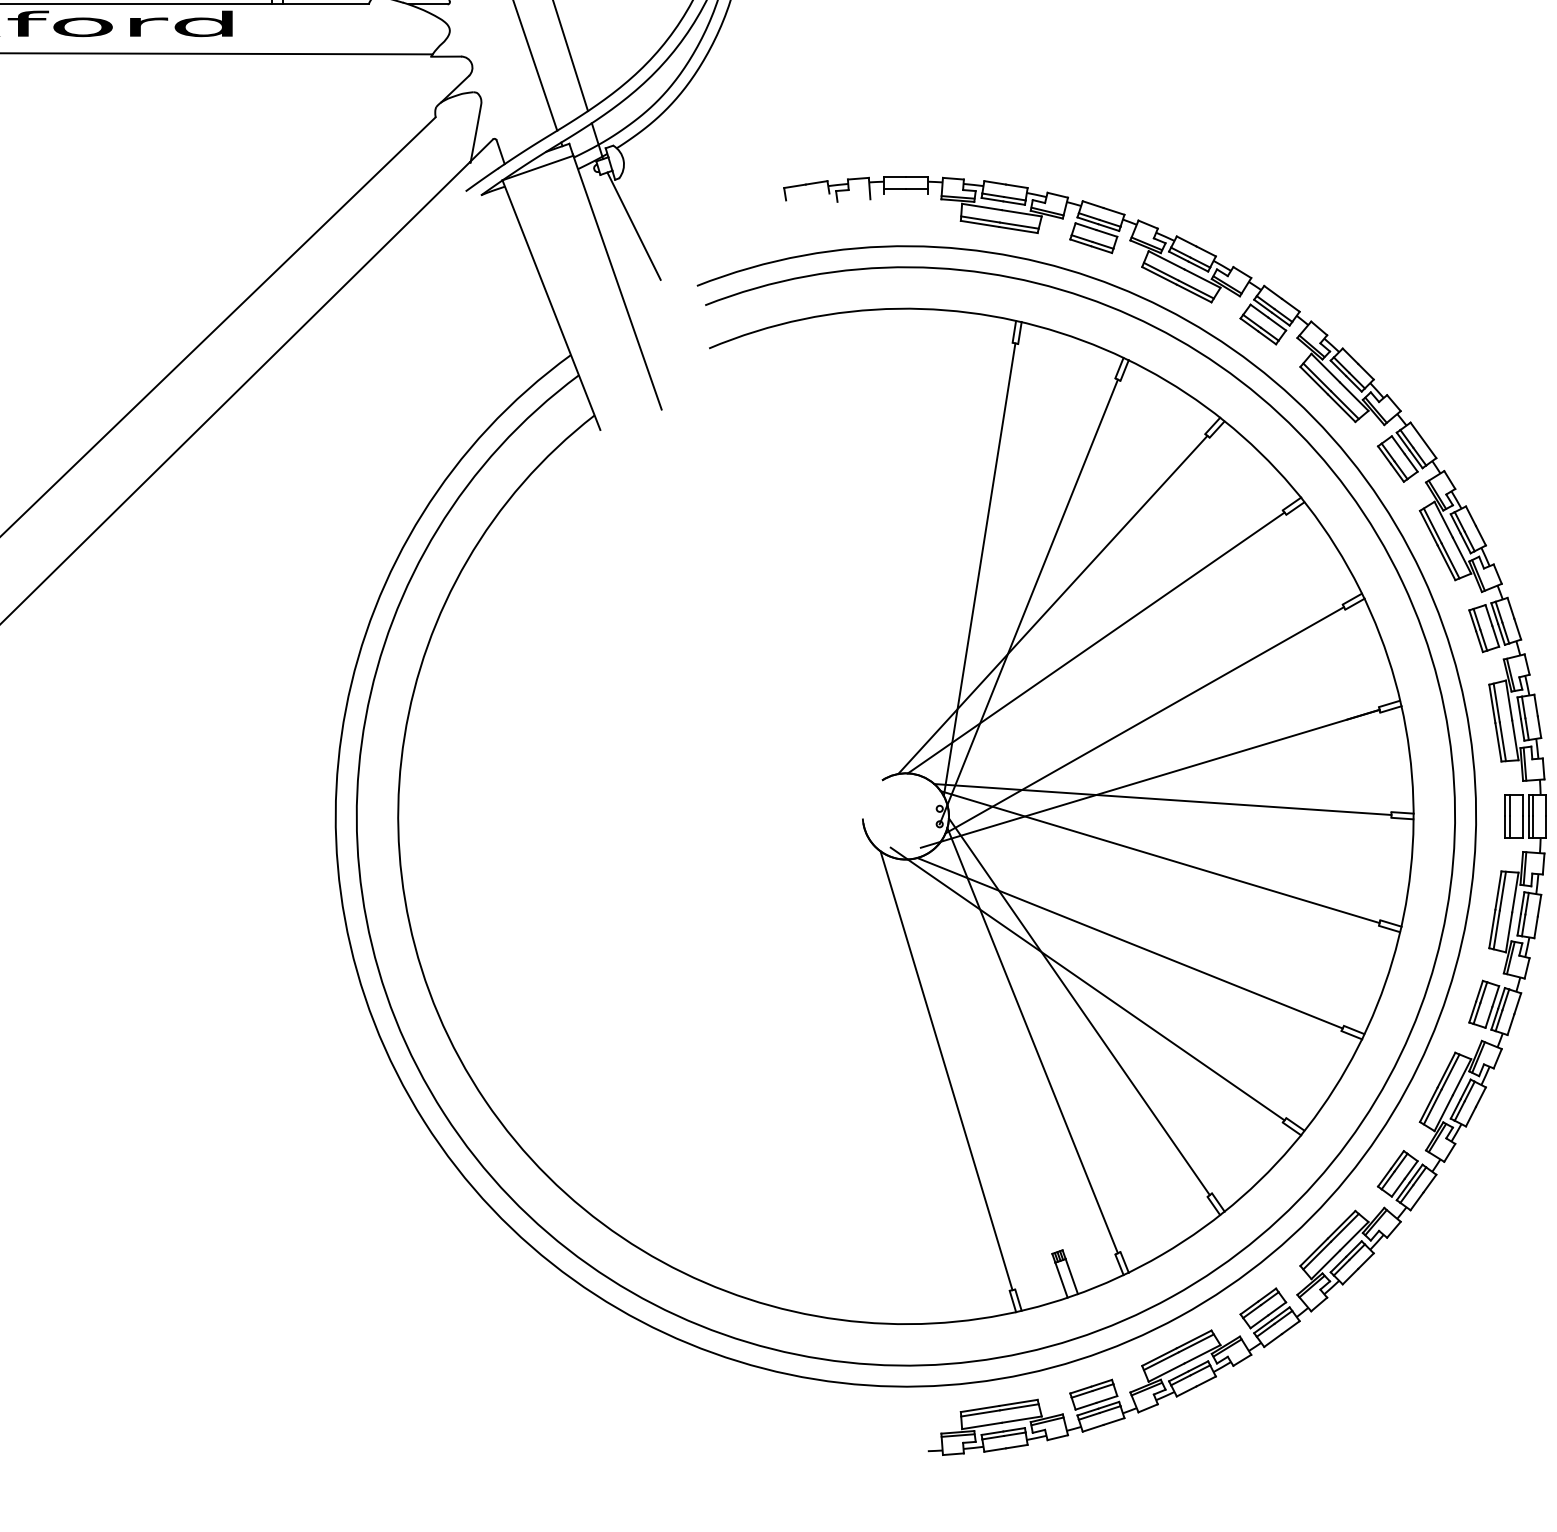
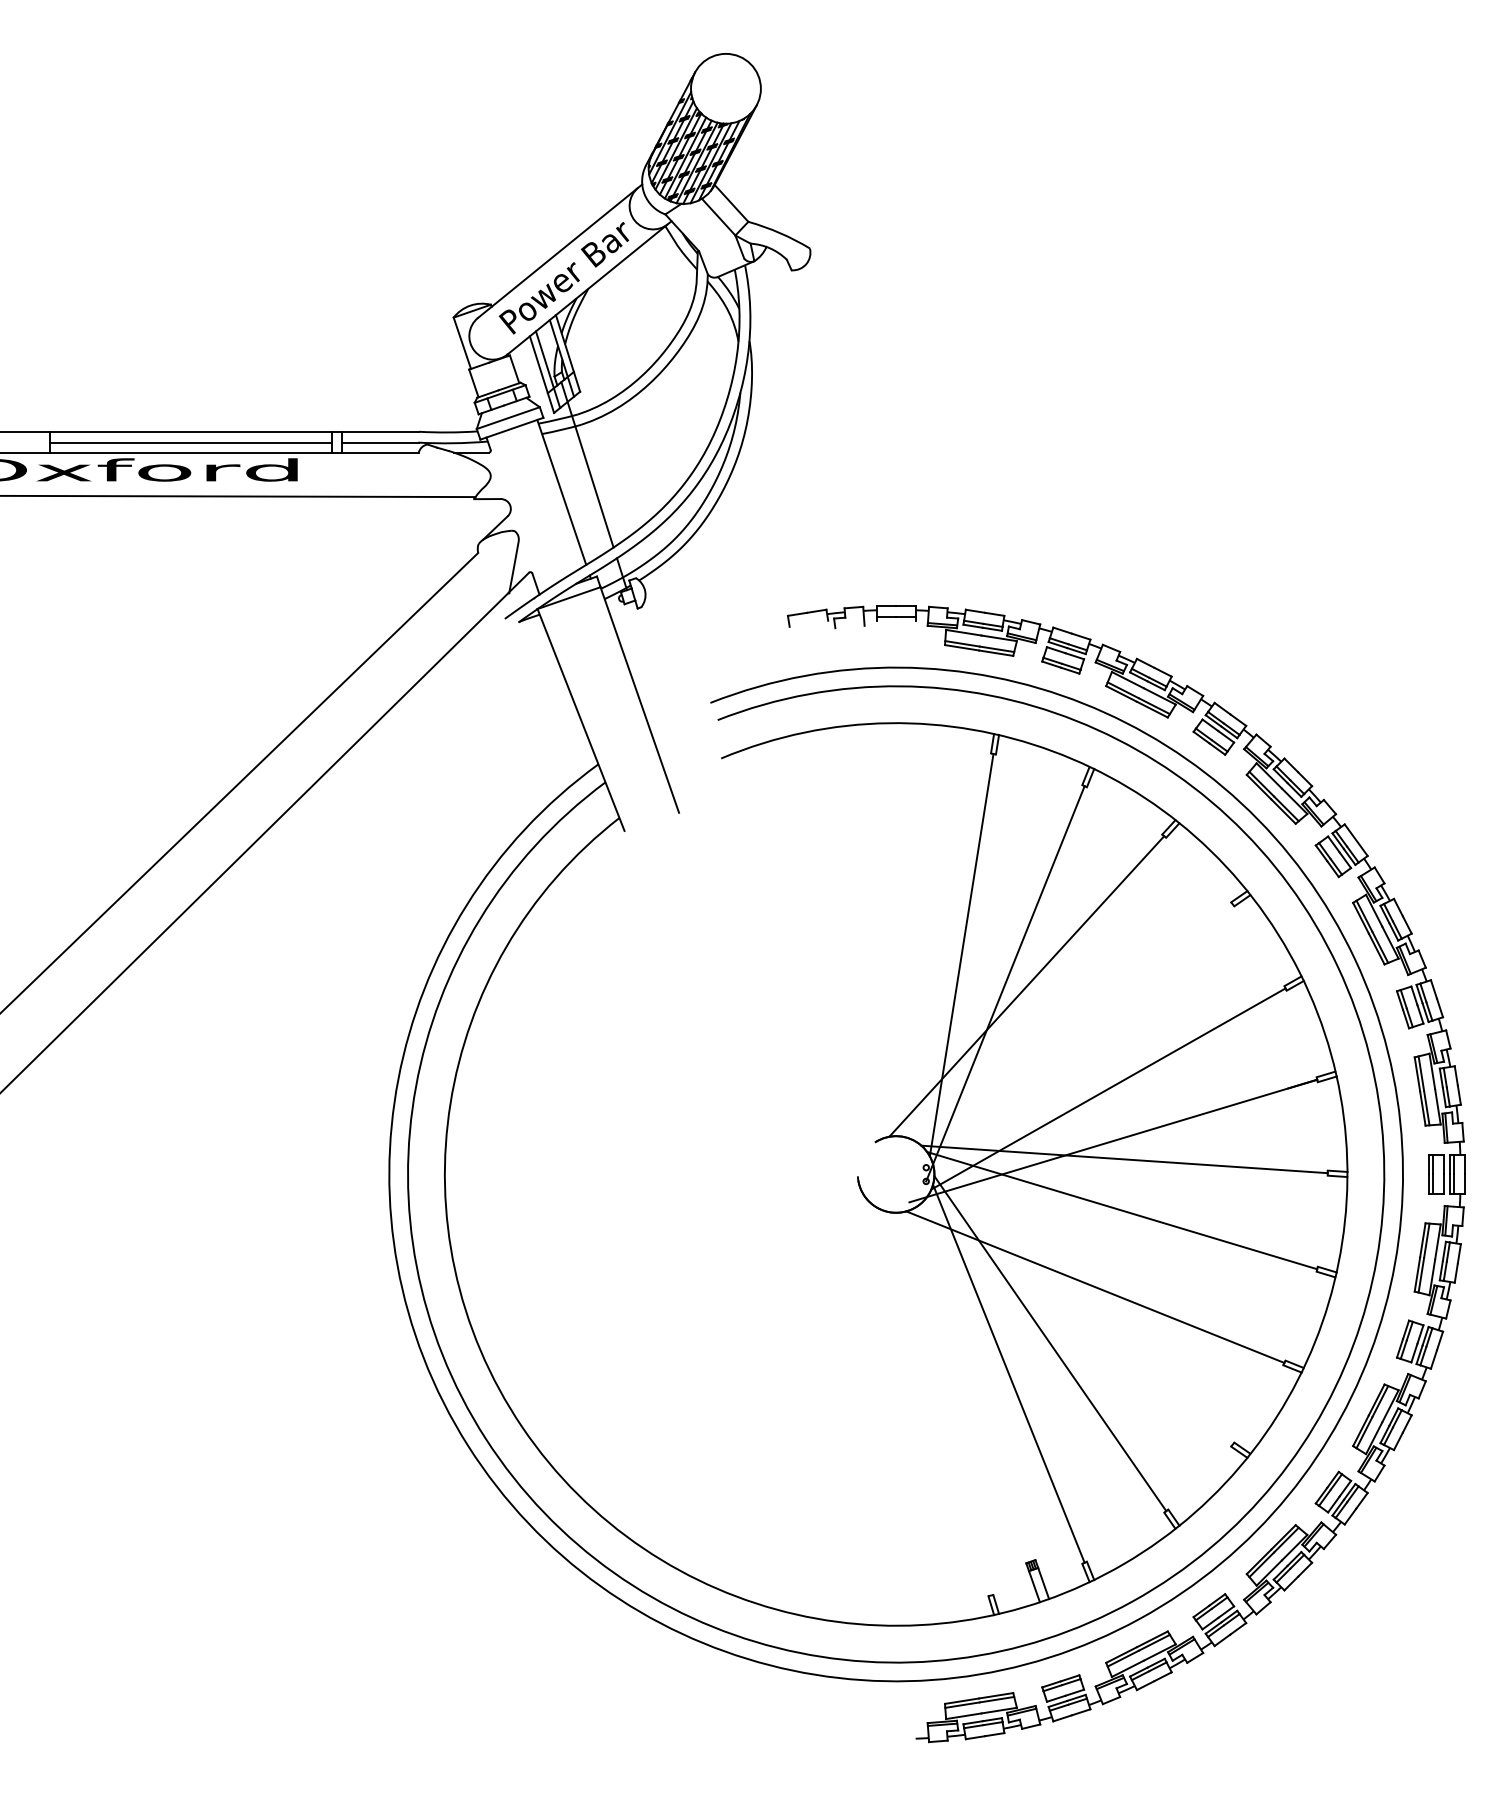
line: (634, 225) -> (654, 649), removed
line: (1095, 643) -> (1064, 1020), removed
line: (1087, 984) -> (1057, 1323), removed
line: (945, 1070) -> (931, 1400), removed

